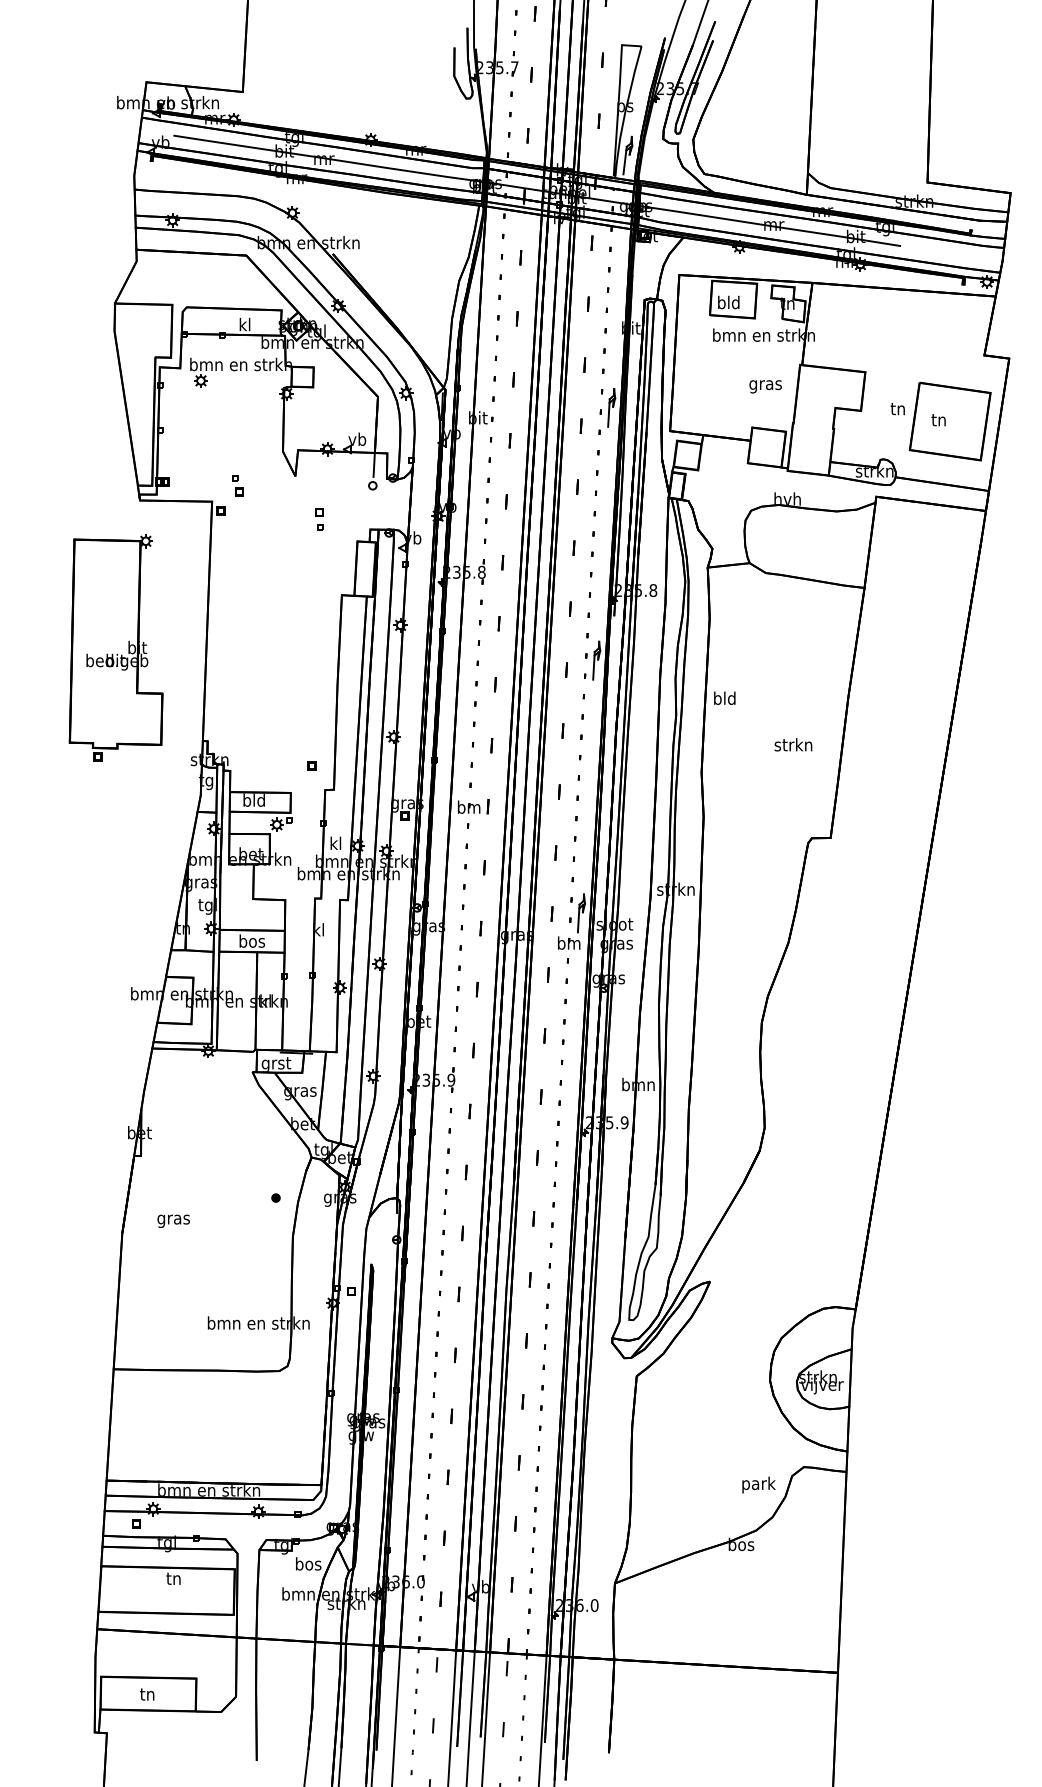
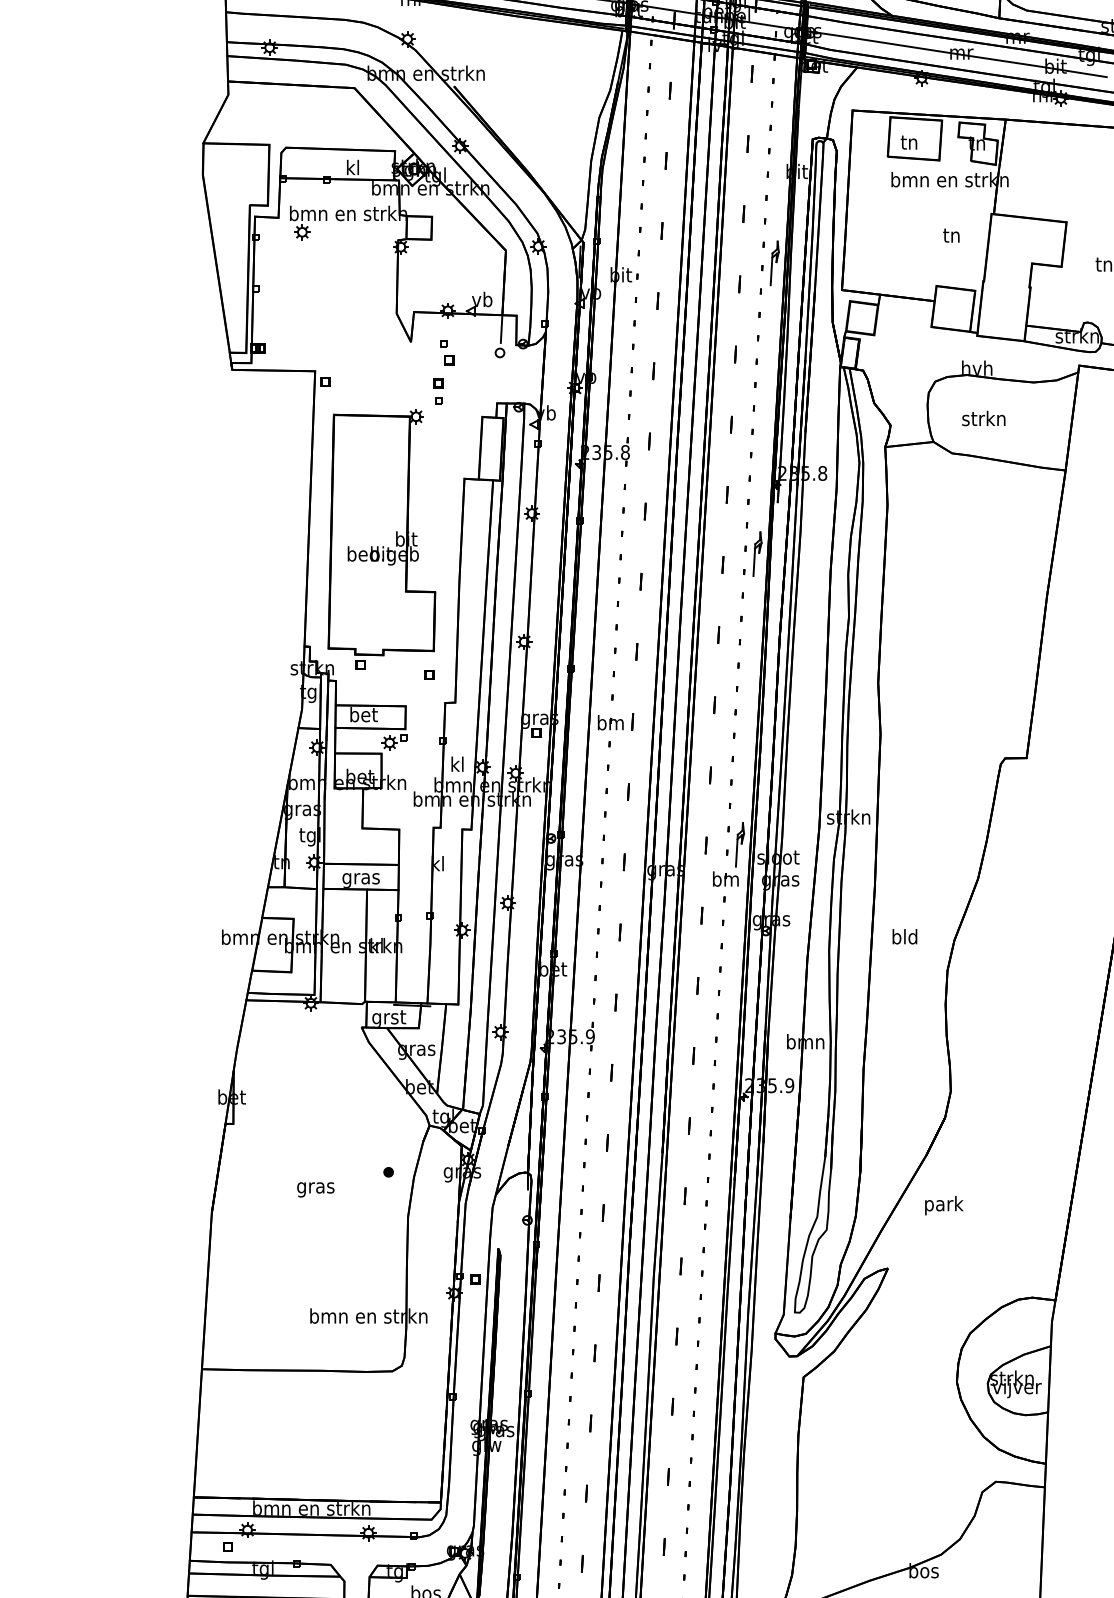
text: (728, 302) -> (909, 142), bld -> tn
text: (765, 385) -> (951, 237), gras -> tn
part: (237, 485) -> (446, 352), moved
part: (115, 647) -> (381, 538), moved
text: (724, 697) -> (904, 935), moved
text: (793, 744) -> (983, 418), moved
text: (254, 799) -> (363, 713), bld -> bet
text: (251, 942) -> (360, 878), bos -> gras
text: (173, 1220) -> (315, 1188), moved
text: (758, 1484) -> (943, 1205), moved

